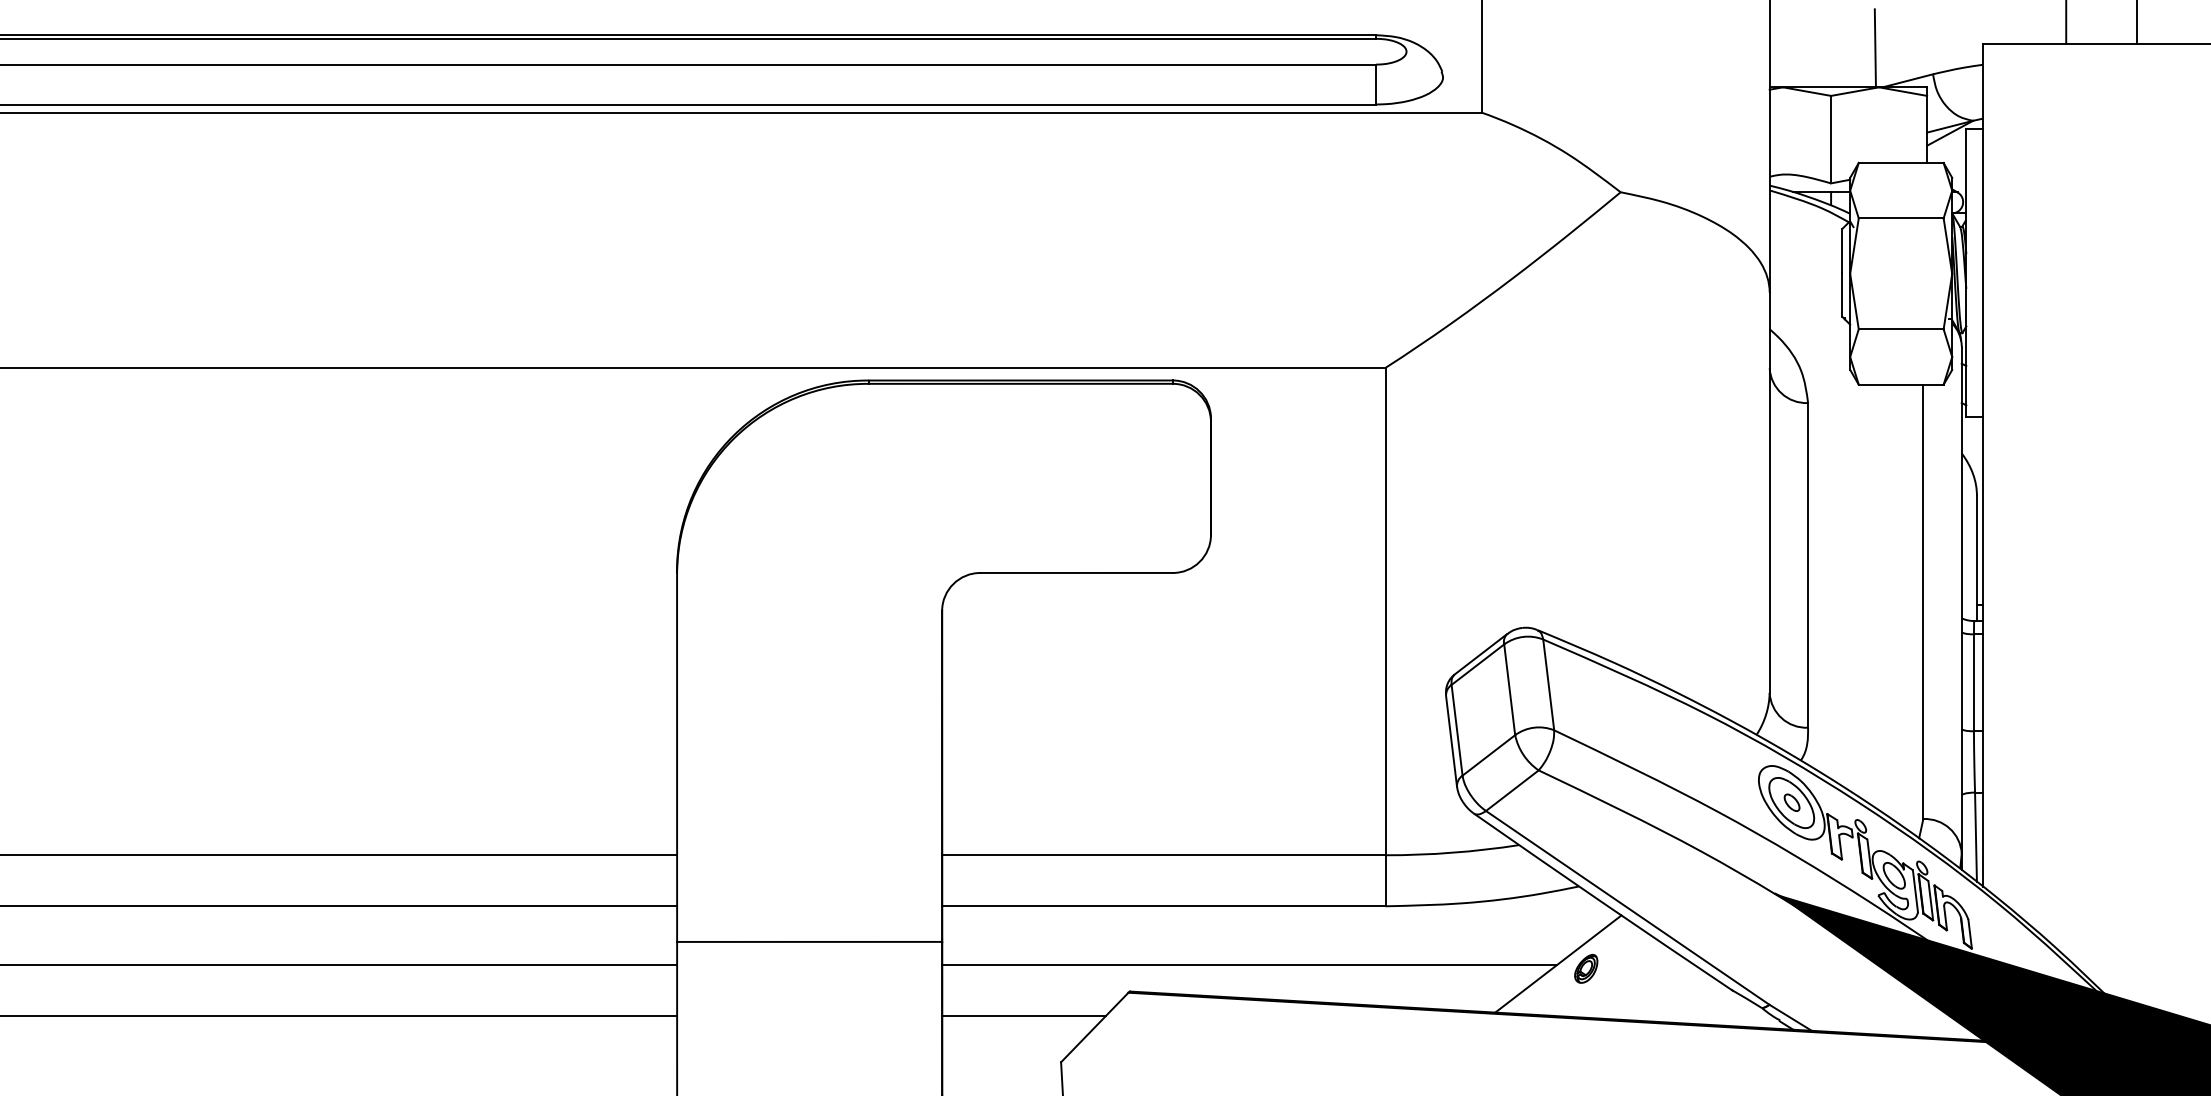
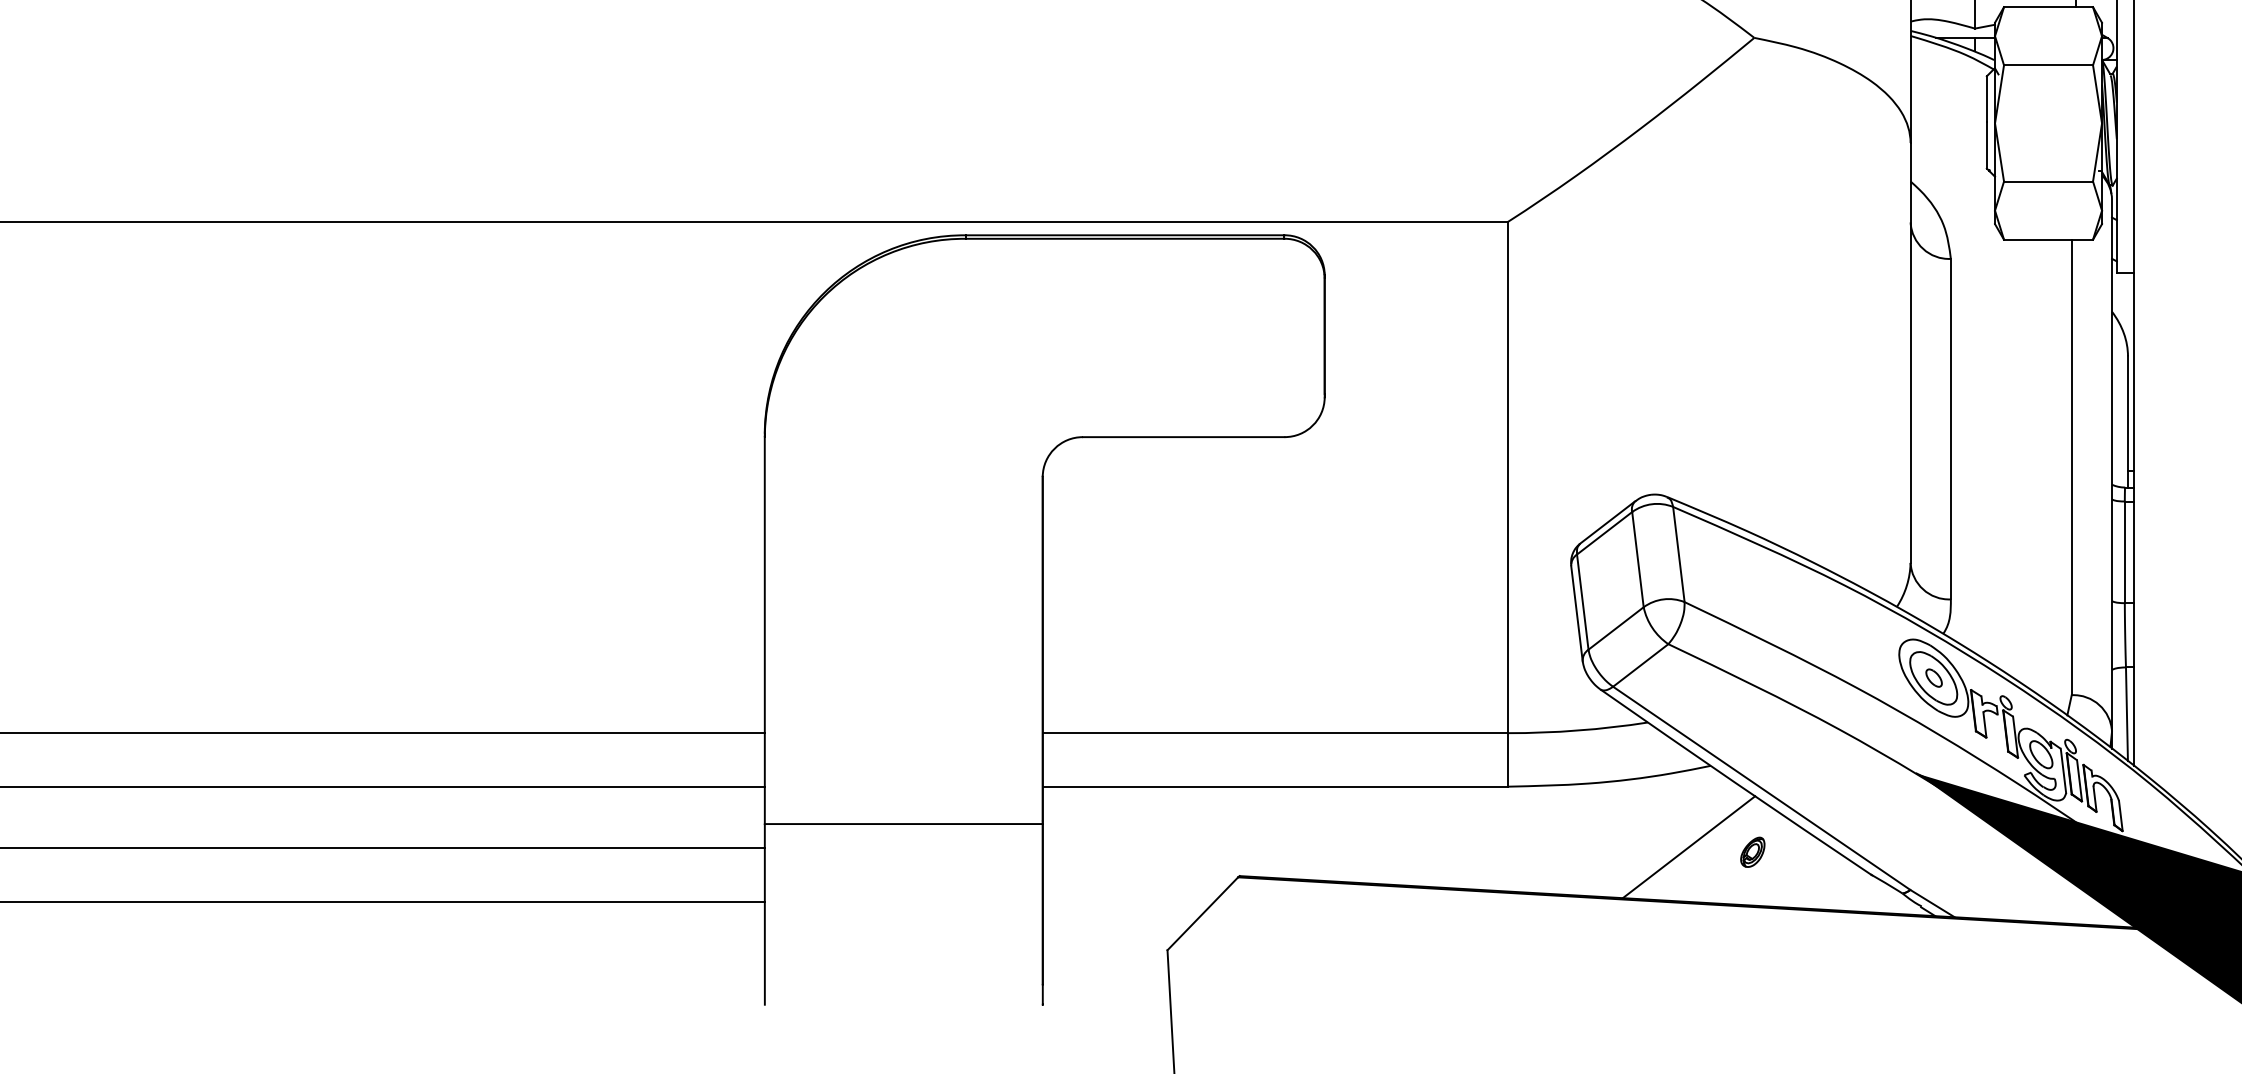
line: (1249, 965) -> (1365, 848), removed
part: (1586, 968) -> (1753, 851), moved
line: (1023, 1016) -> (1128, 902), removed

